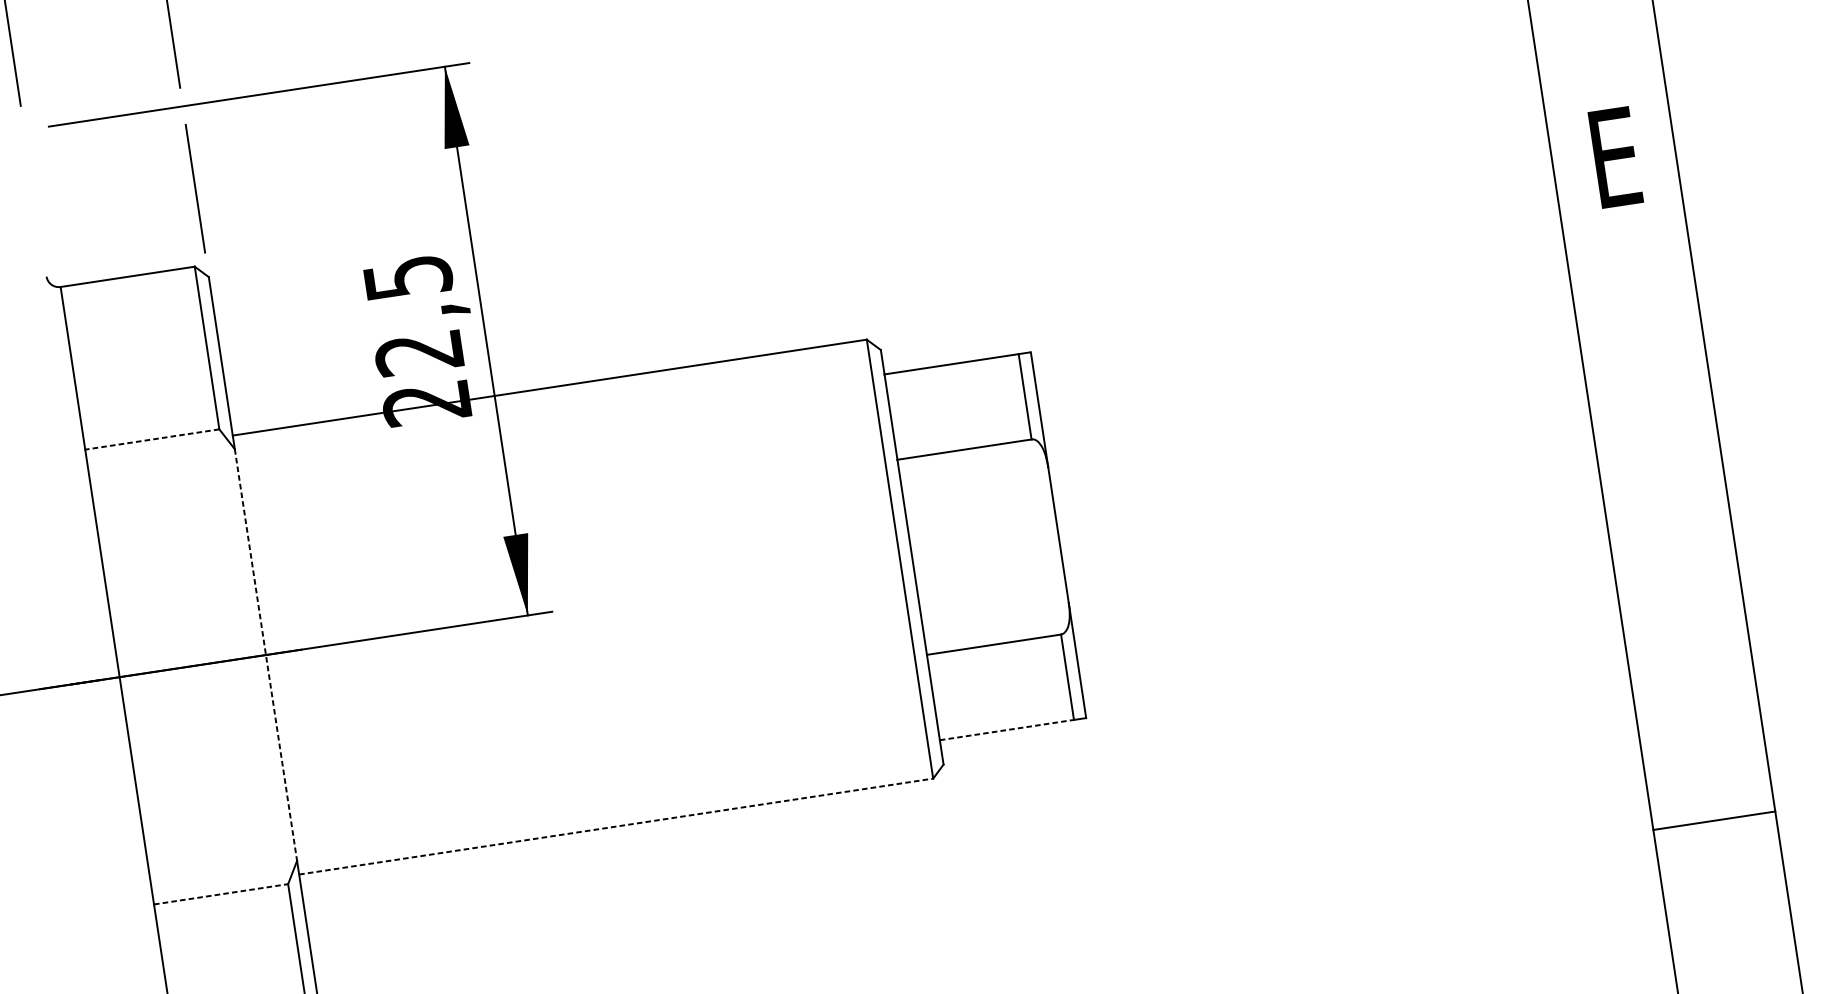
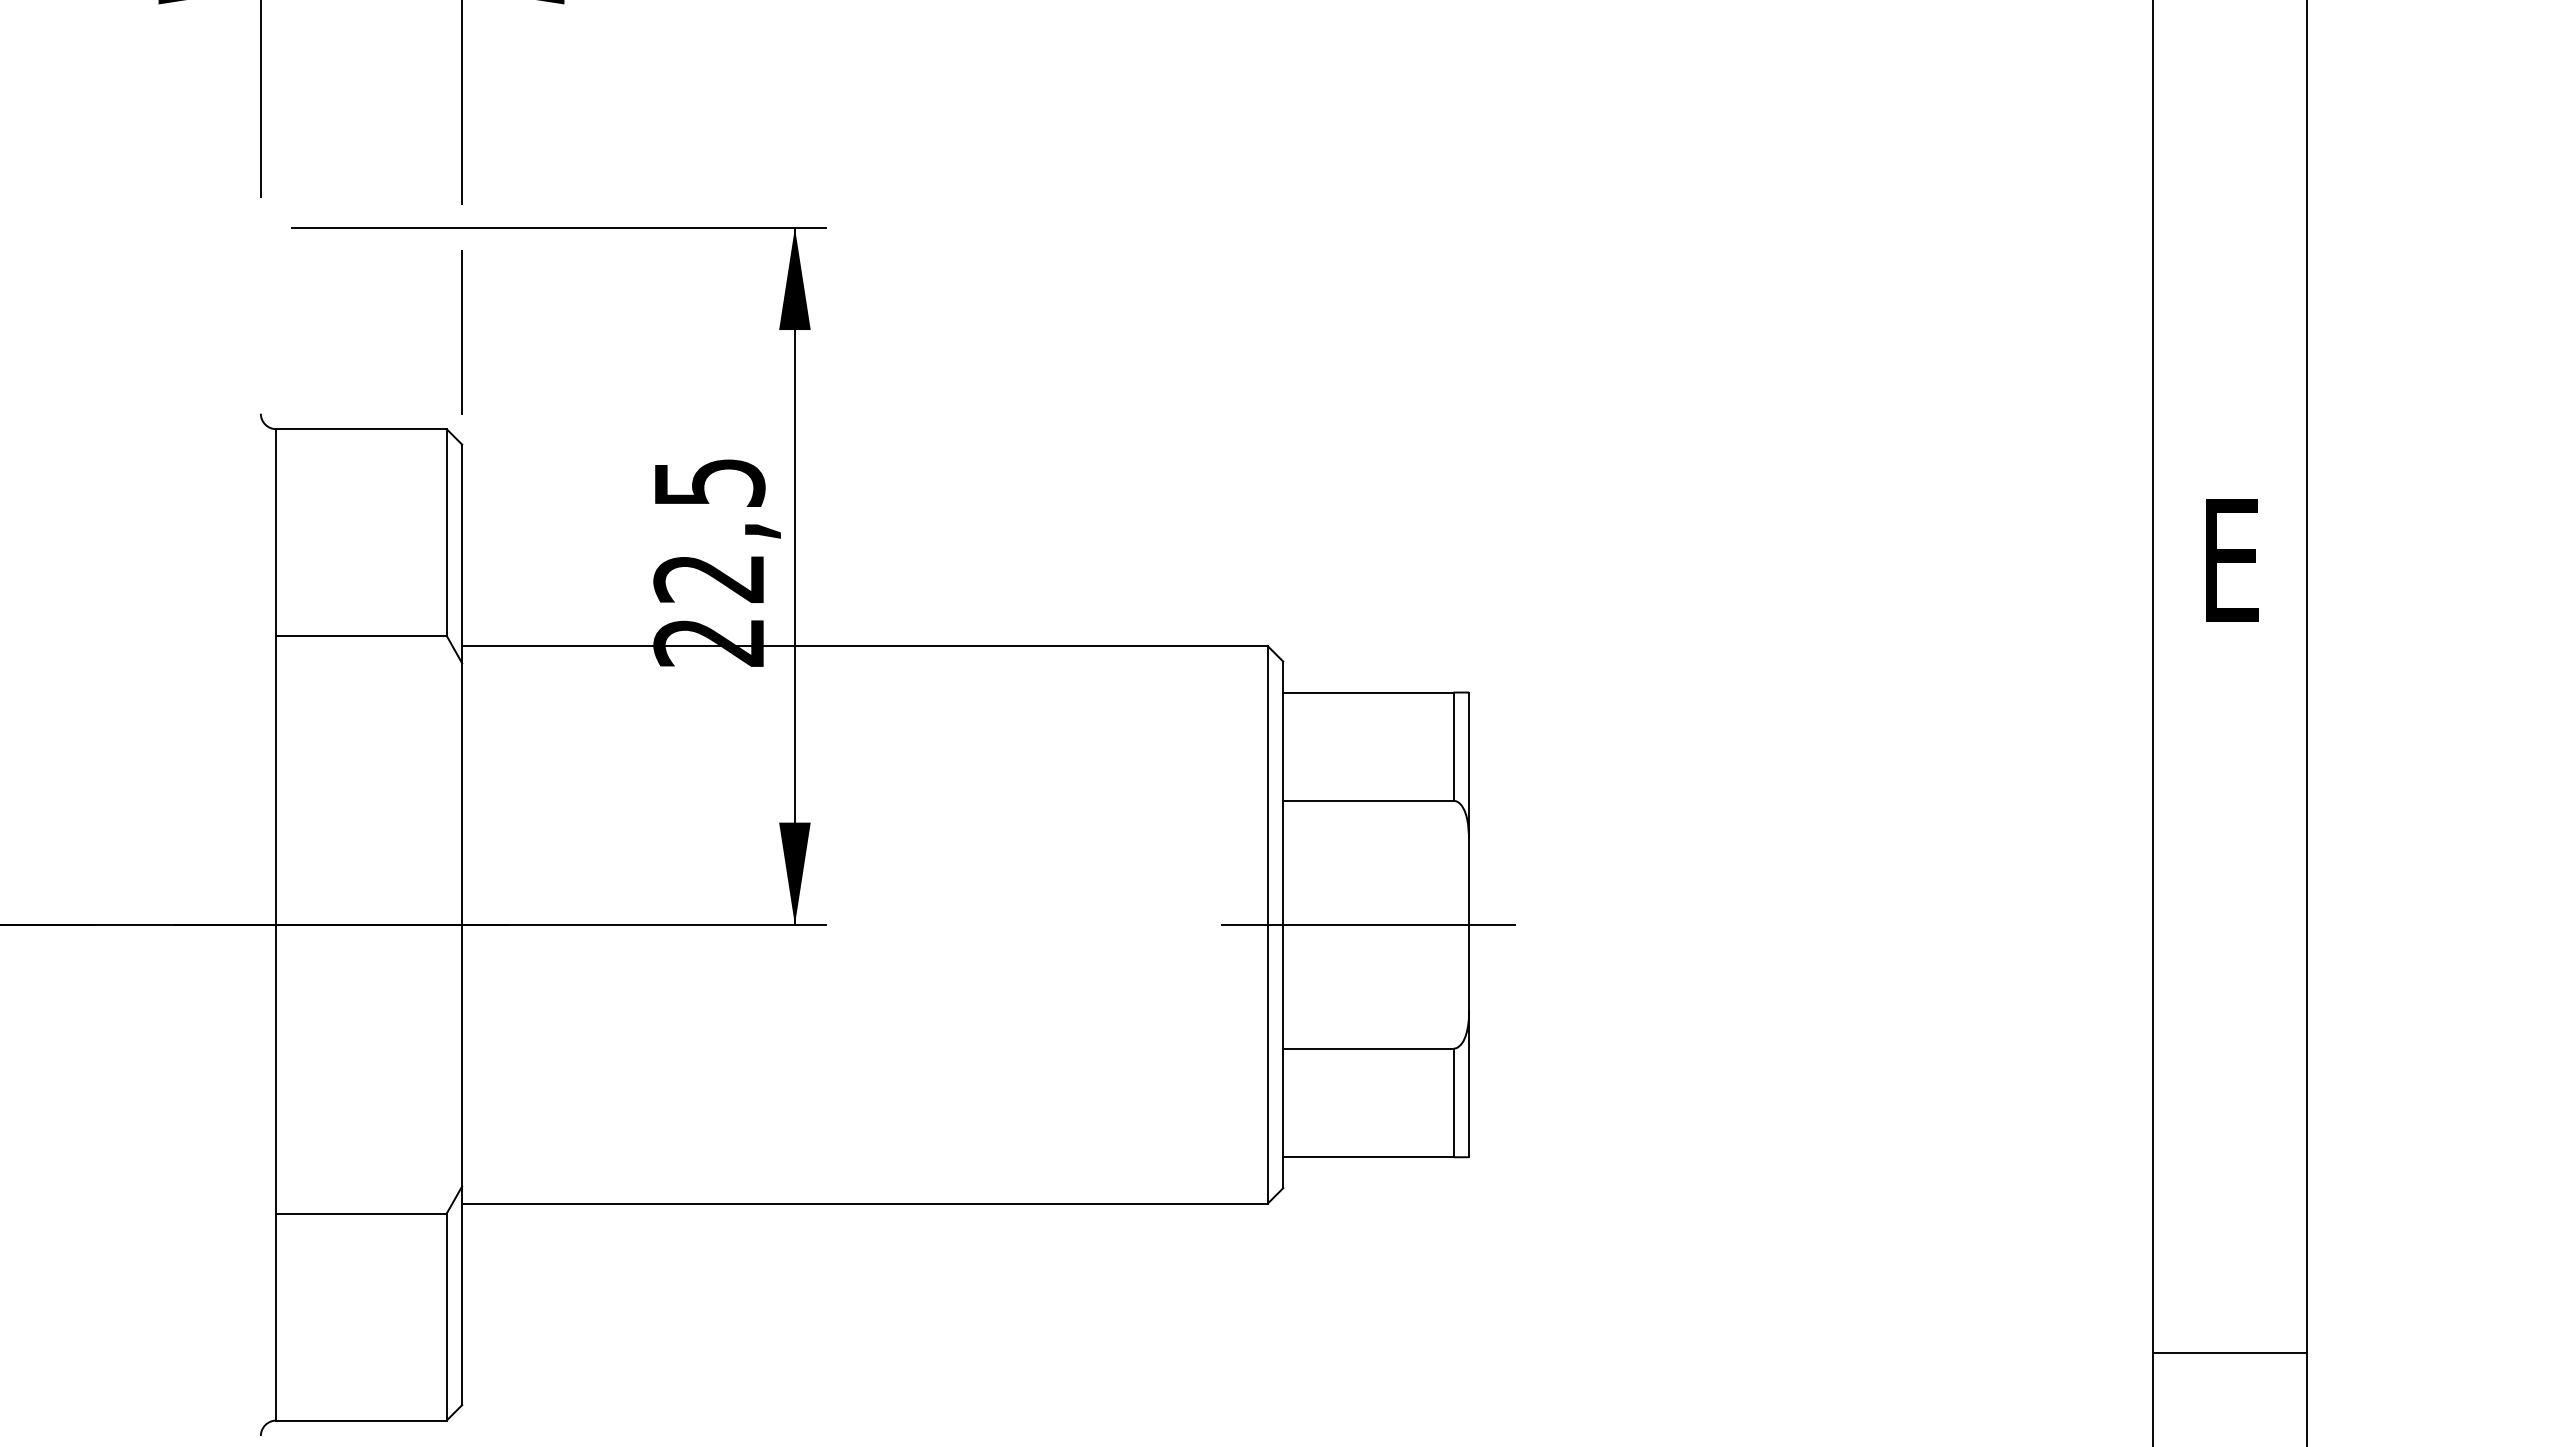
line: (152, 439) -> (361, 635), dashed -> solid
line: (979, 546) -> (1368, 924), added
line: (266, 655) -> (462, 925), dashed -> solid
line: (1007, 730) -> (1368, 1157), dashed -> solid
line: (1713, 820) -> (2229, 1352), moved
line: (615, 826) -> (864, 1203), dashed -> solid
line: (221, 894) -> (362, 1213), dashed -> solid

